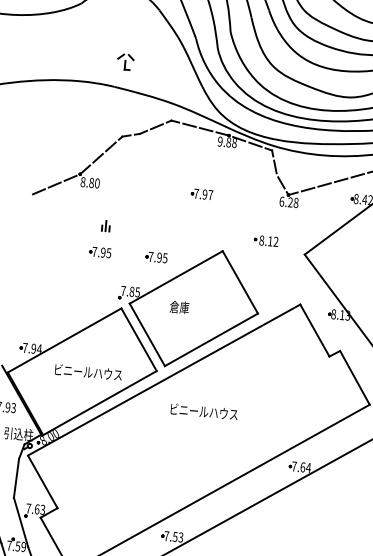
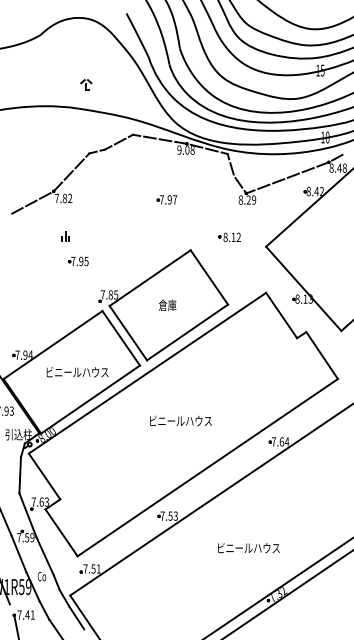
part: (126, 61) -> (86, 84), size x0.71
text: (228, 142) -> (187, 150), 9.88 -> 9.08
text: (90, 182) -> (63, 198), 8.80 -> 7.82
text: (289, 201) -> (247, 199), 6.28 -> 8.29
part: (105, 225) -> (65, 236), moved
part: (156, 257) -> (130, 261), removed
text: (179, 307) -> (167, 305), moved
text: (203, 411) -> (180, 420), moved

